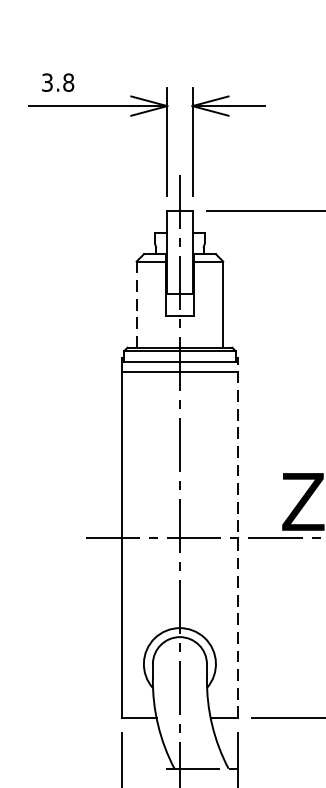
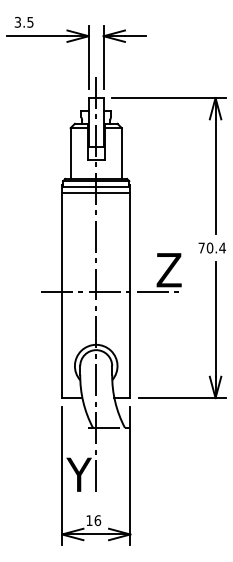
text: (68, 81) -> (30, 21), 3.8 -> 3.5
line: (136, 306) -> (70, 154), dashed -> solid
line: (237, 537) -> (130, 291), dashed -> solid

